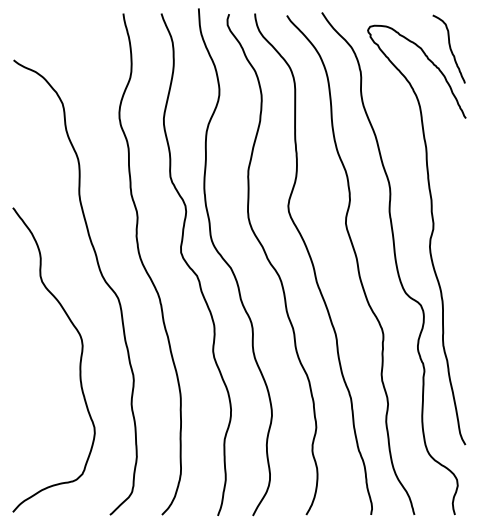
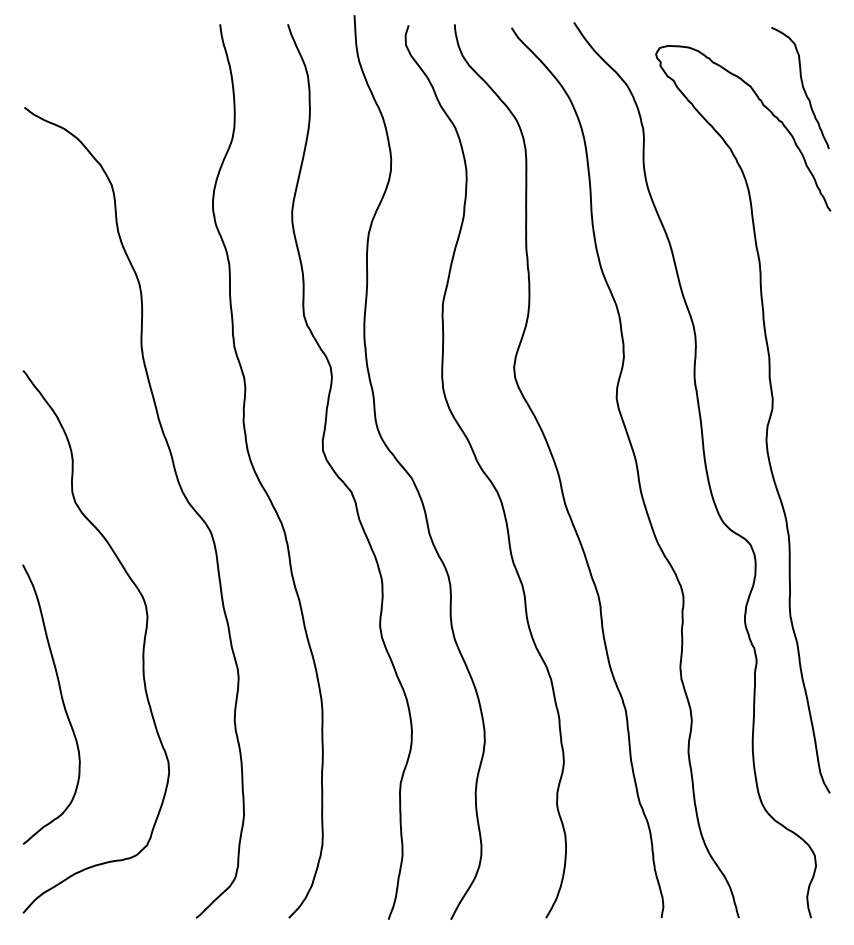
curve: (34, 395) -> (61, 705), added

